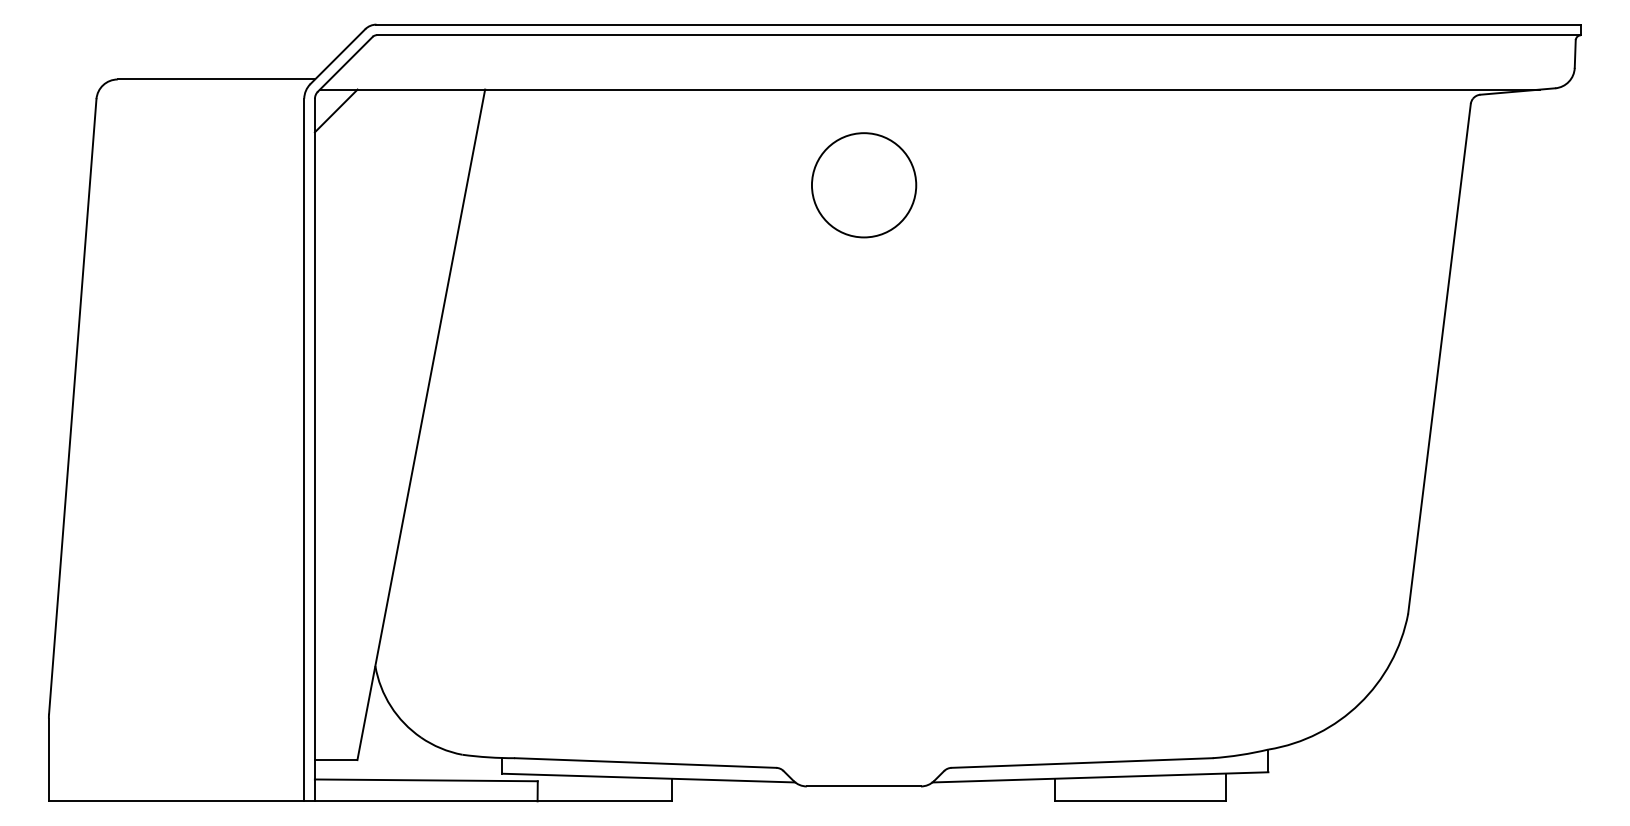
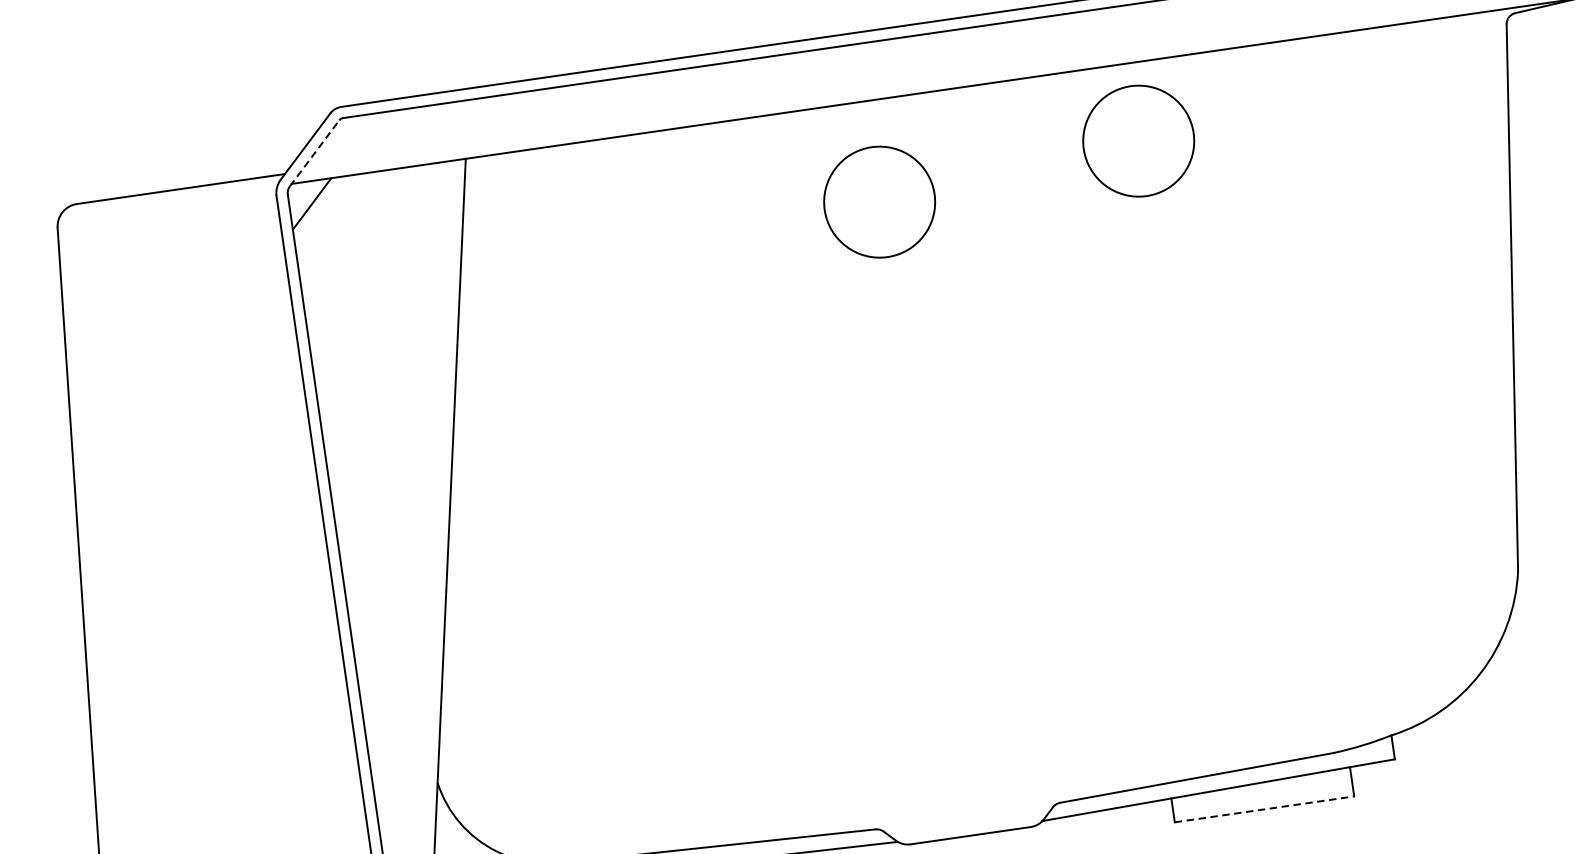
line: (345, 64) -> (314, 153), solid -> dashed
circle: (1113, 163) -> (1139, 141), added
line: (1141, 801) -> (1265, 809), solid -> dashed

